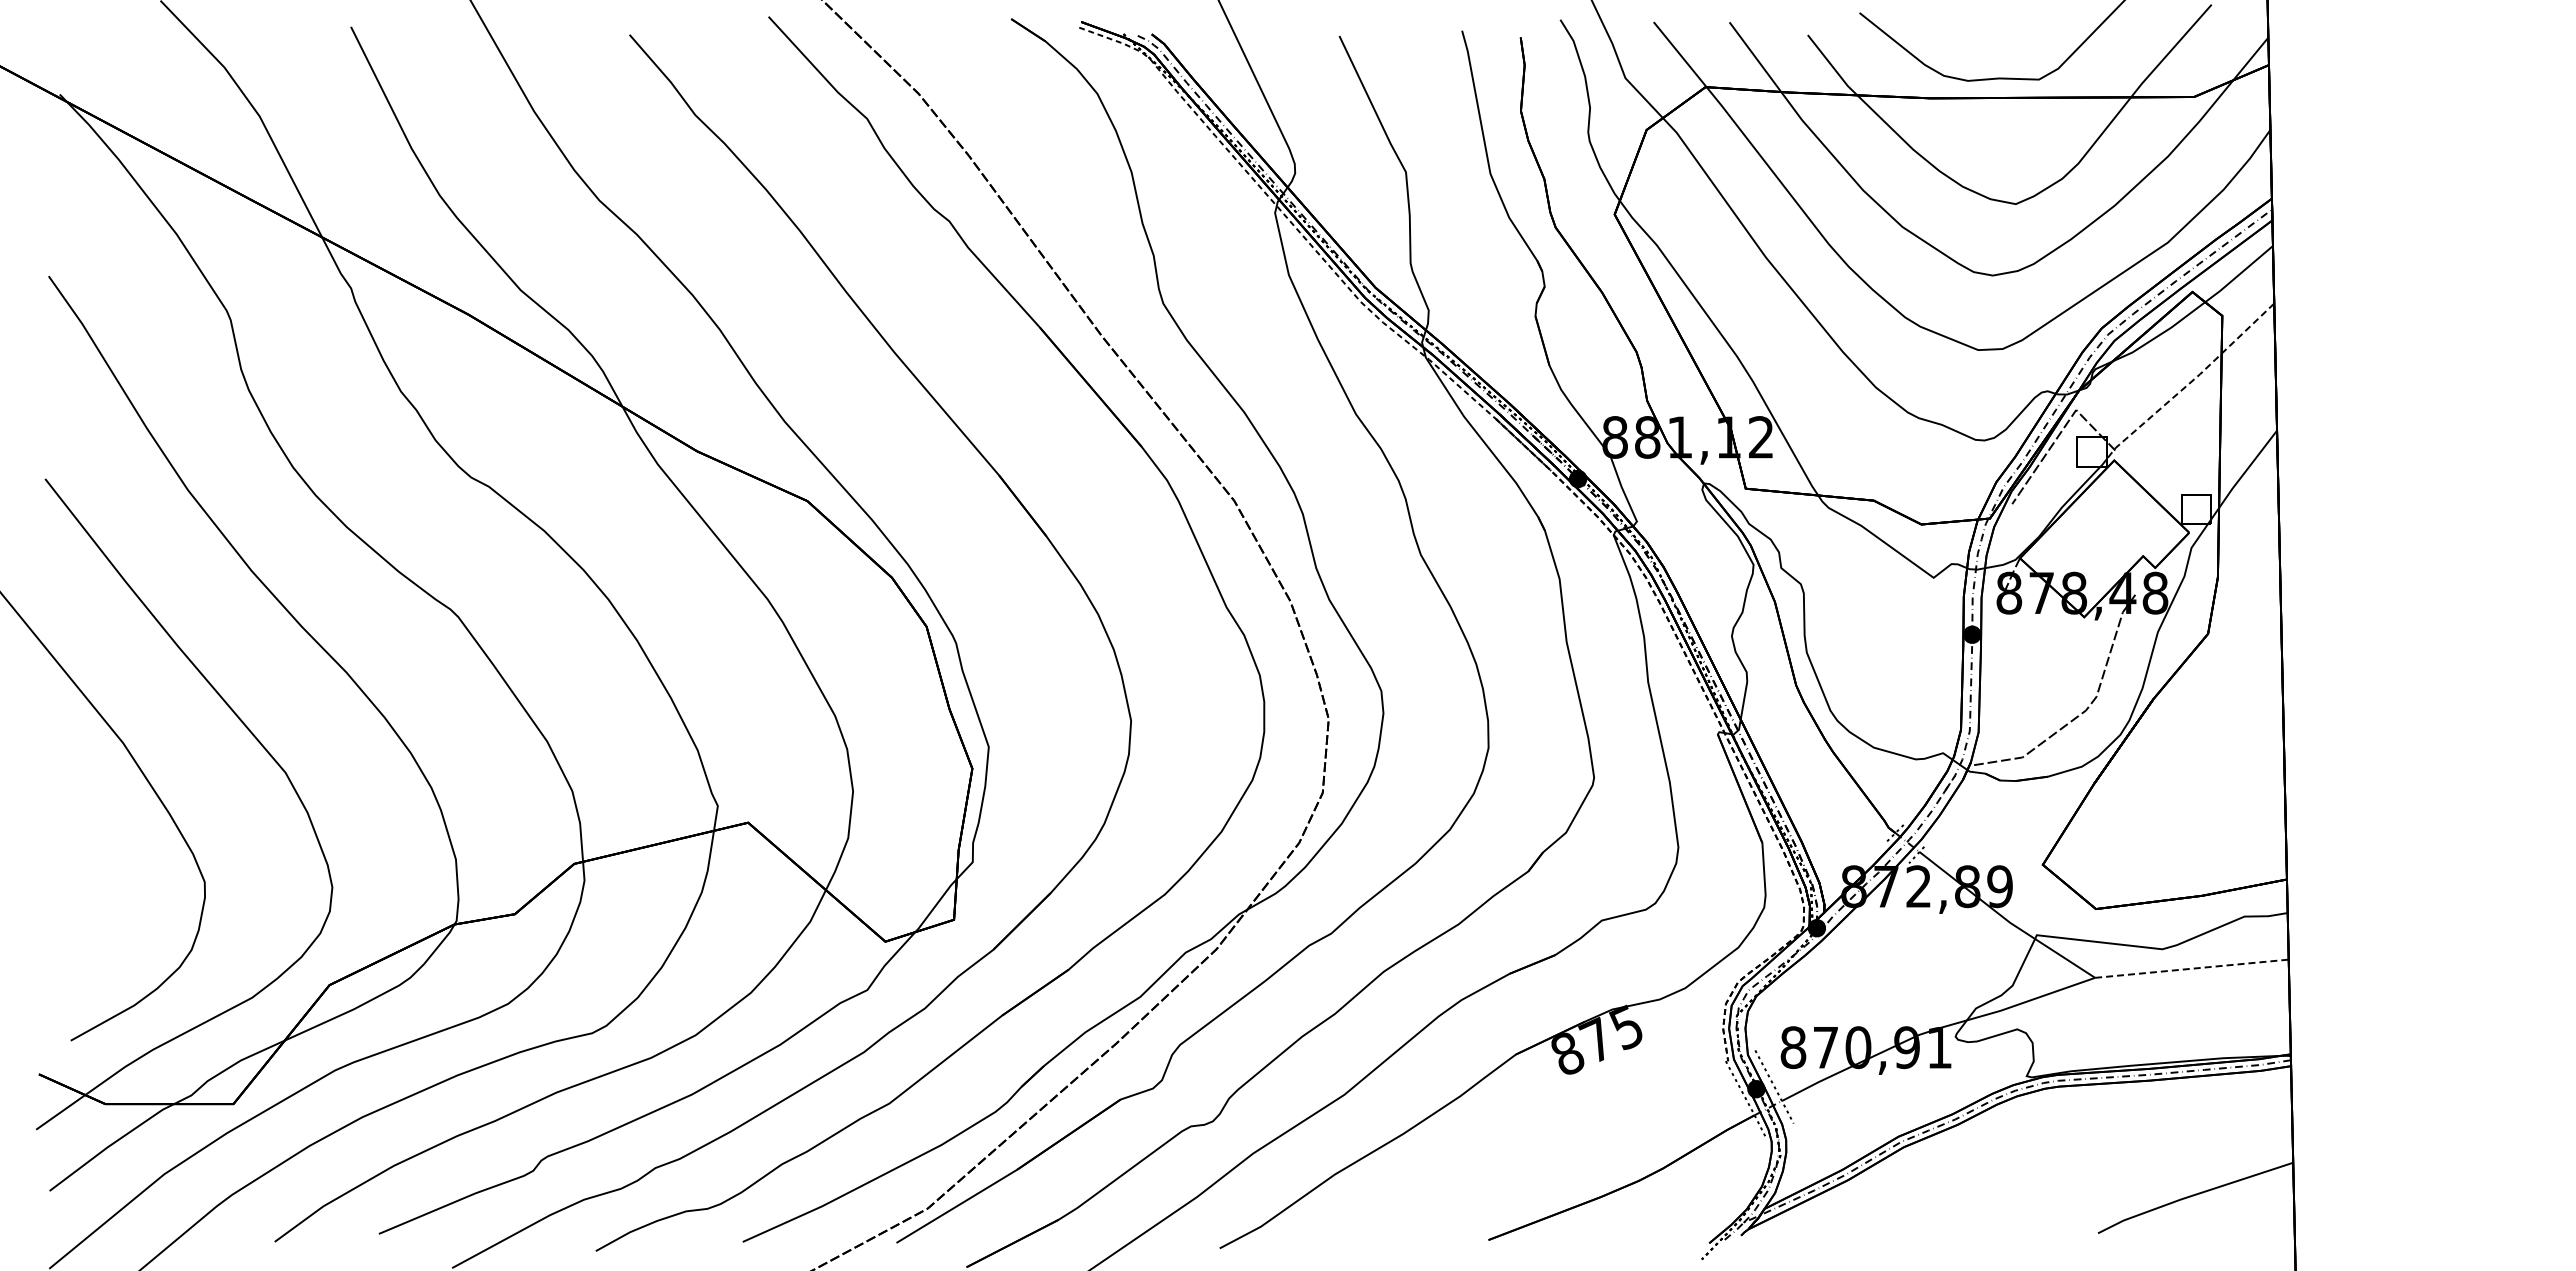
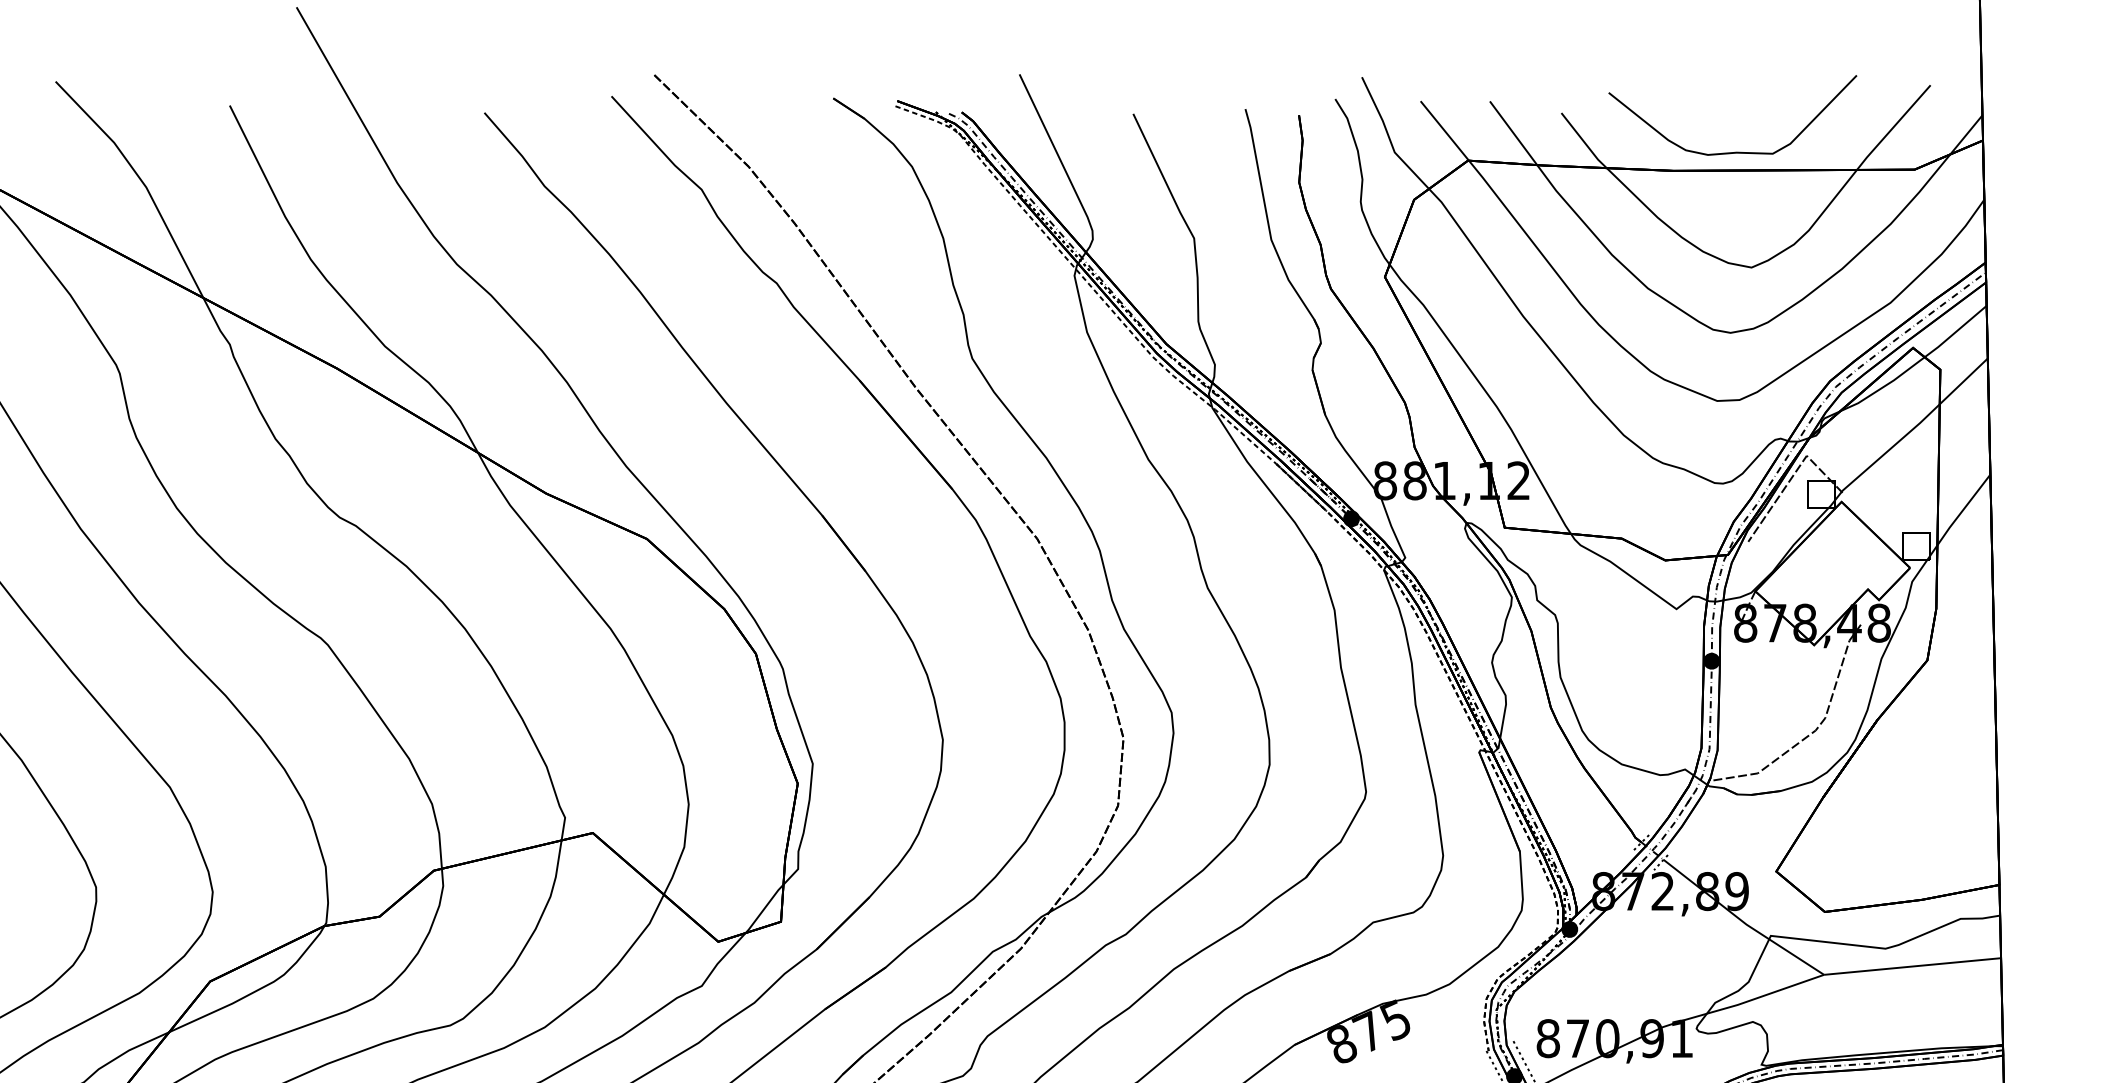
line: (2191, 382) -> (1912, 430), dashed -> solid
line: (2192, 968) -> (1913, 966), dashed -> solid

